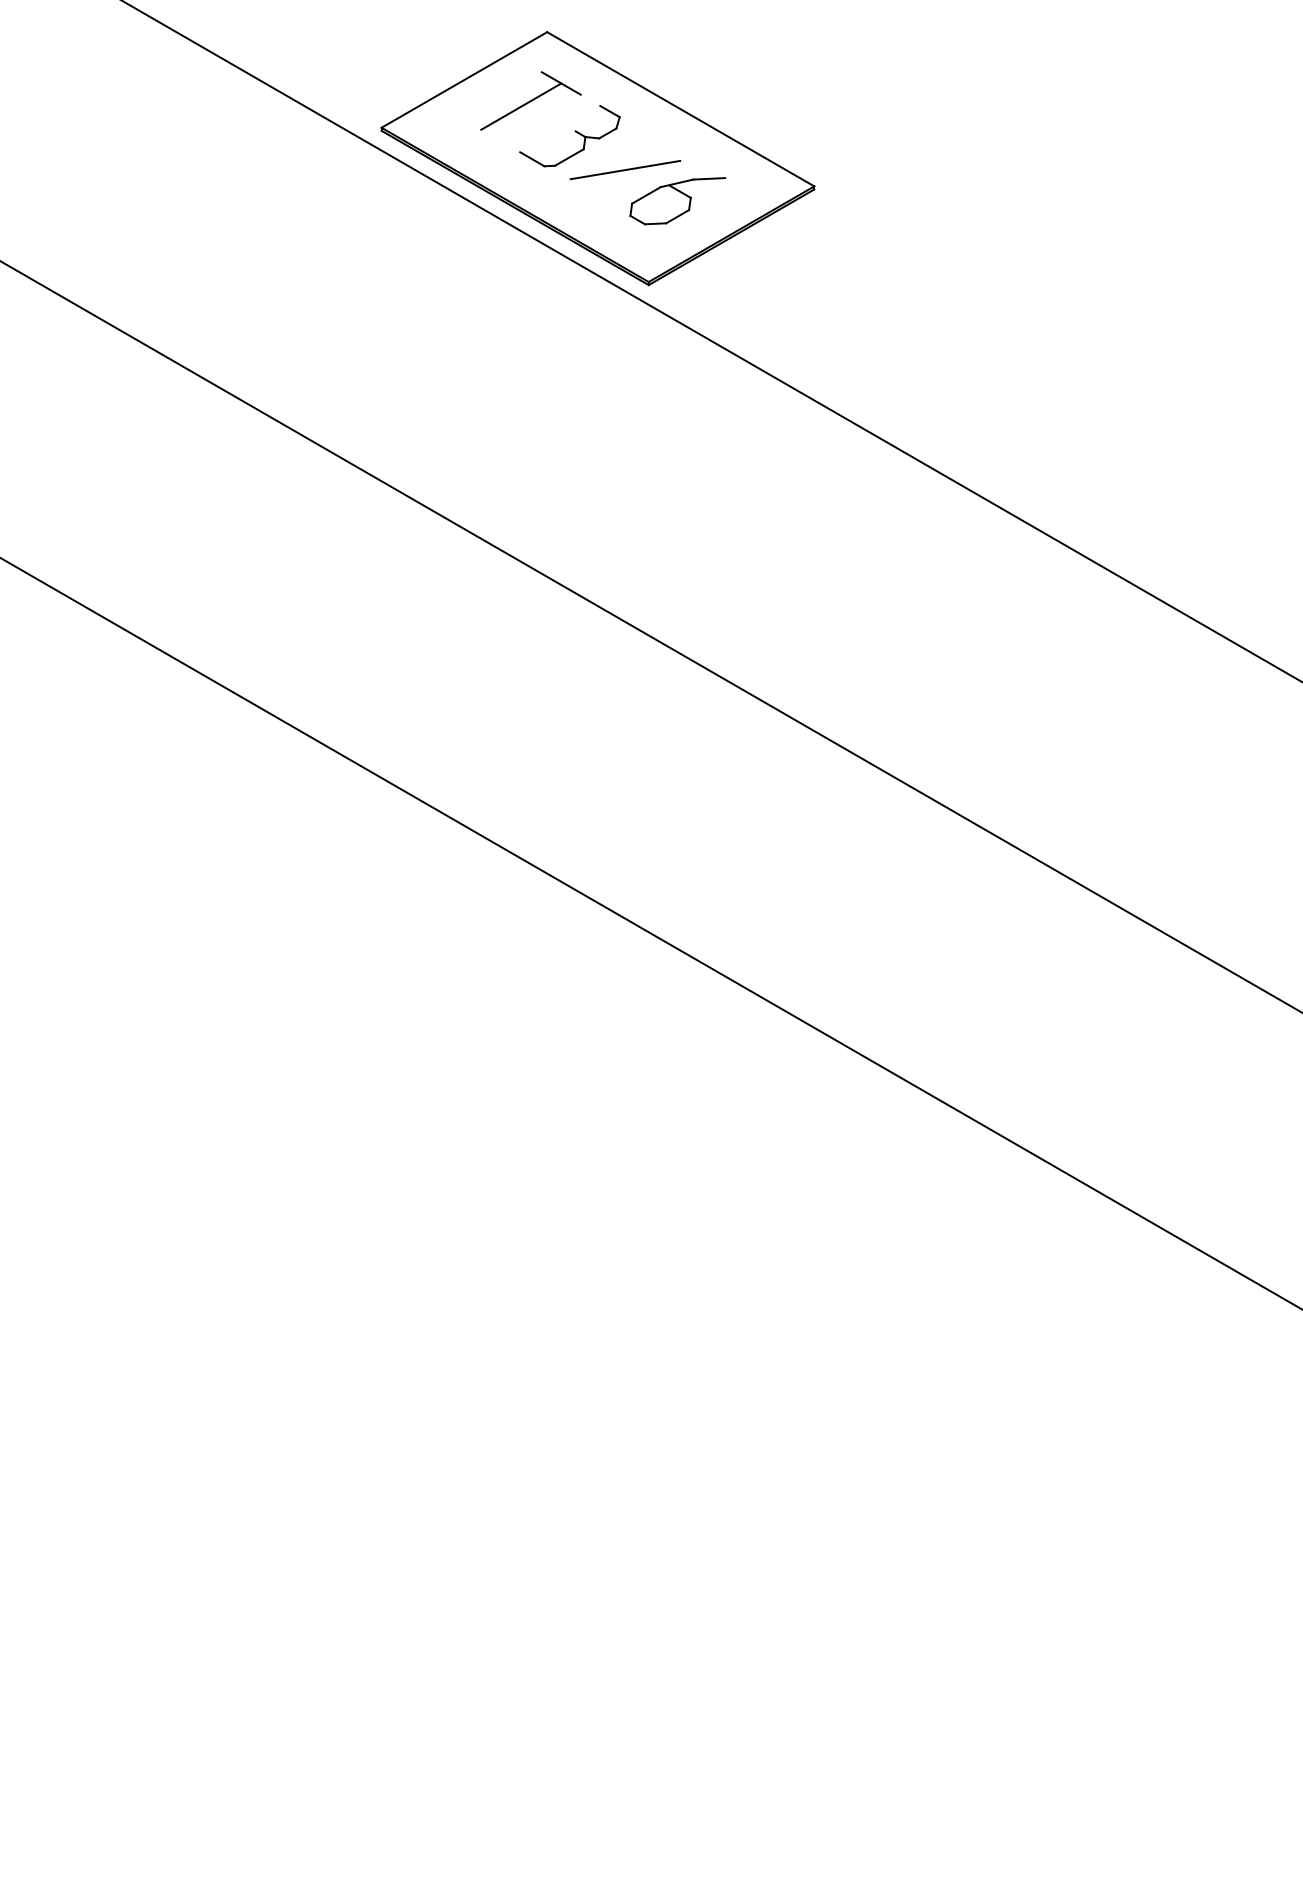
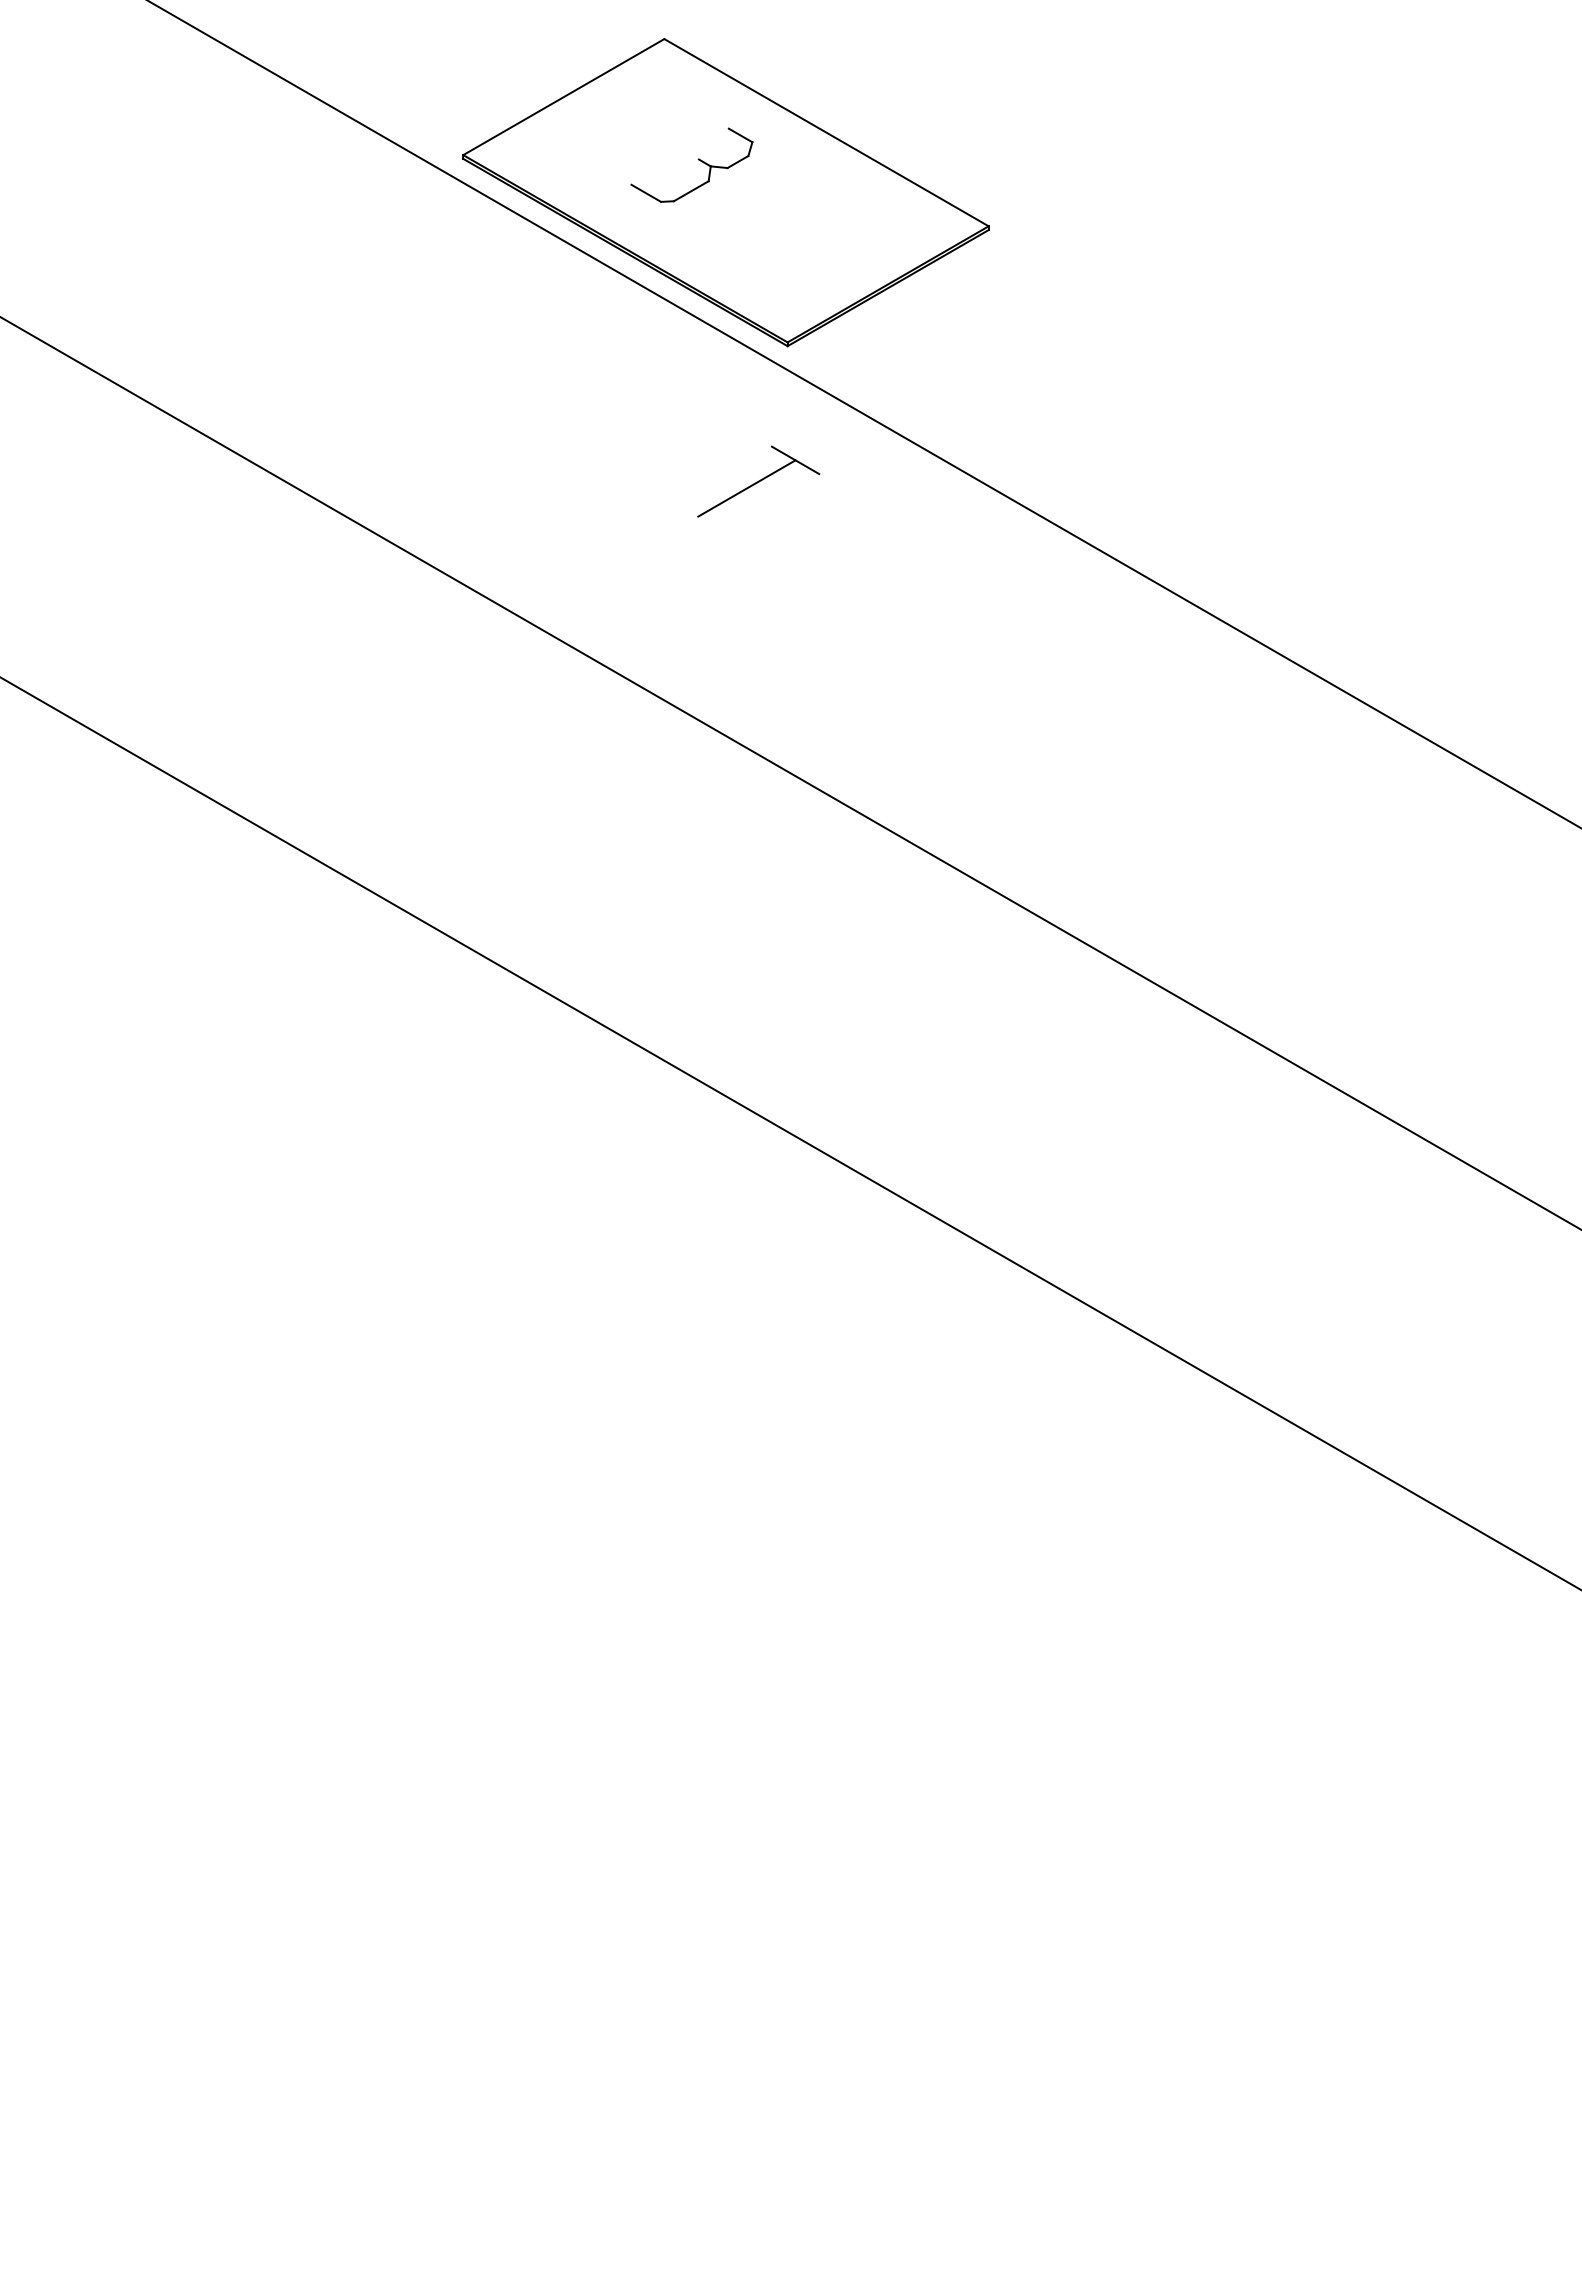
part: (530, 100) -> (758, 481), moved
line: (624, 170) -> (758, 206), removed
part: (677, 201) -> (822, 244), removed

